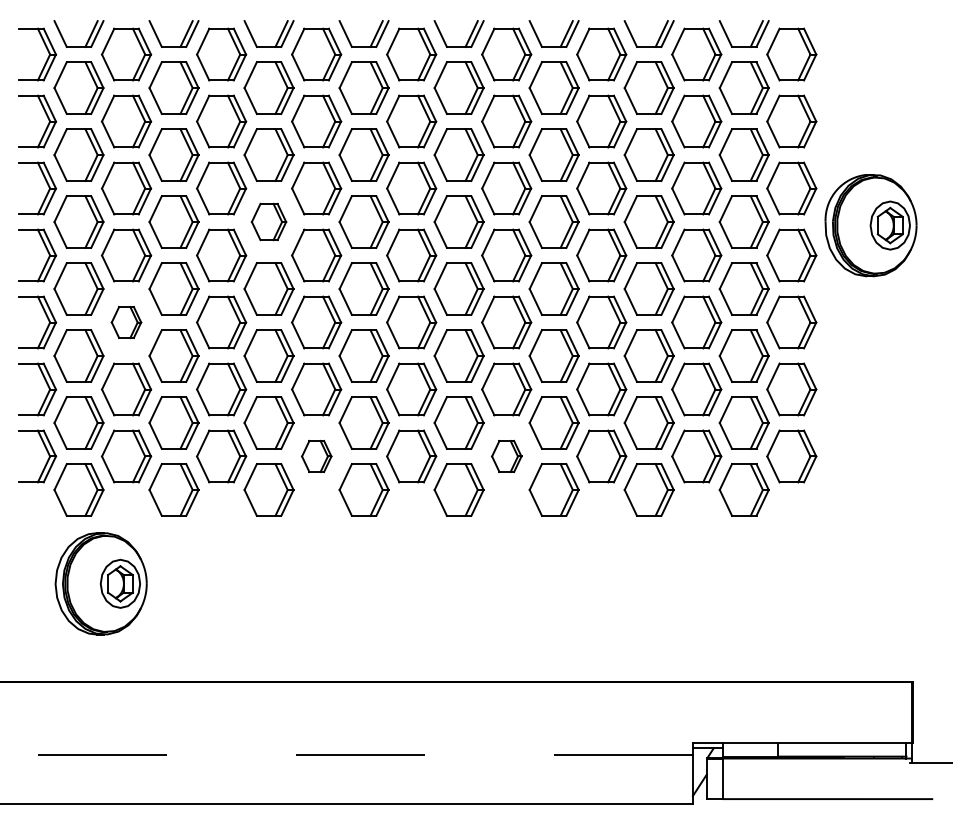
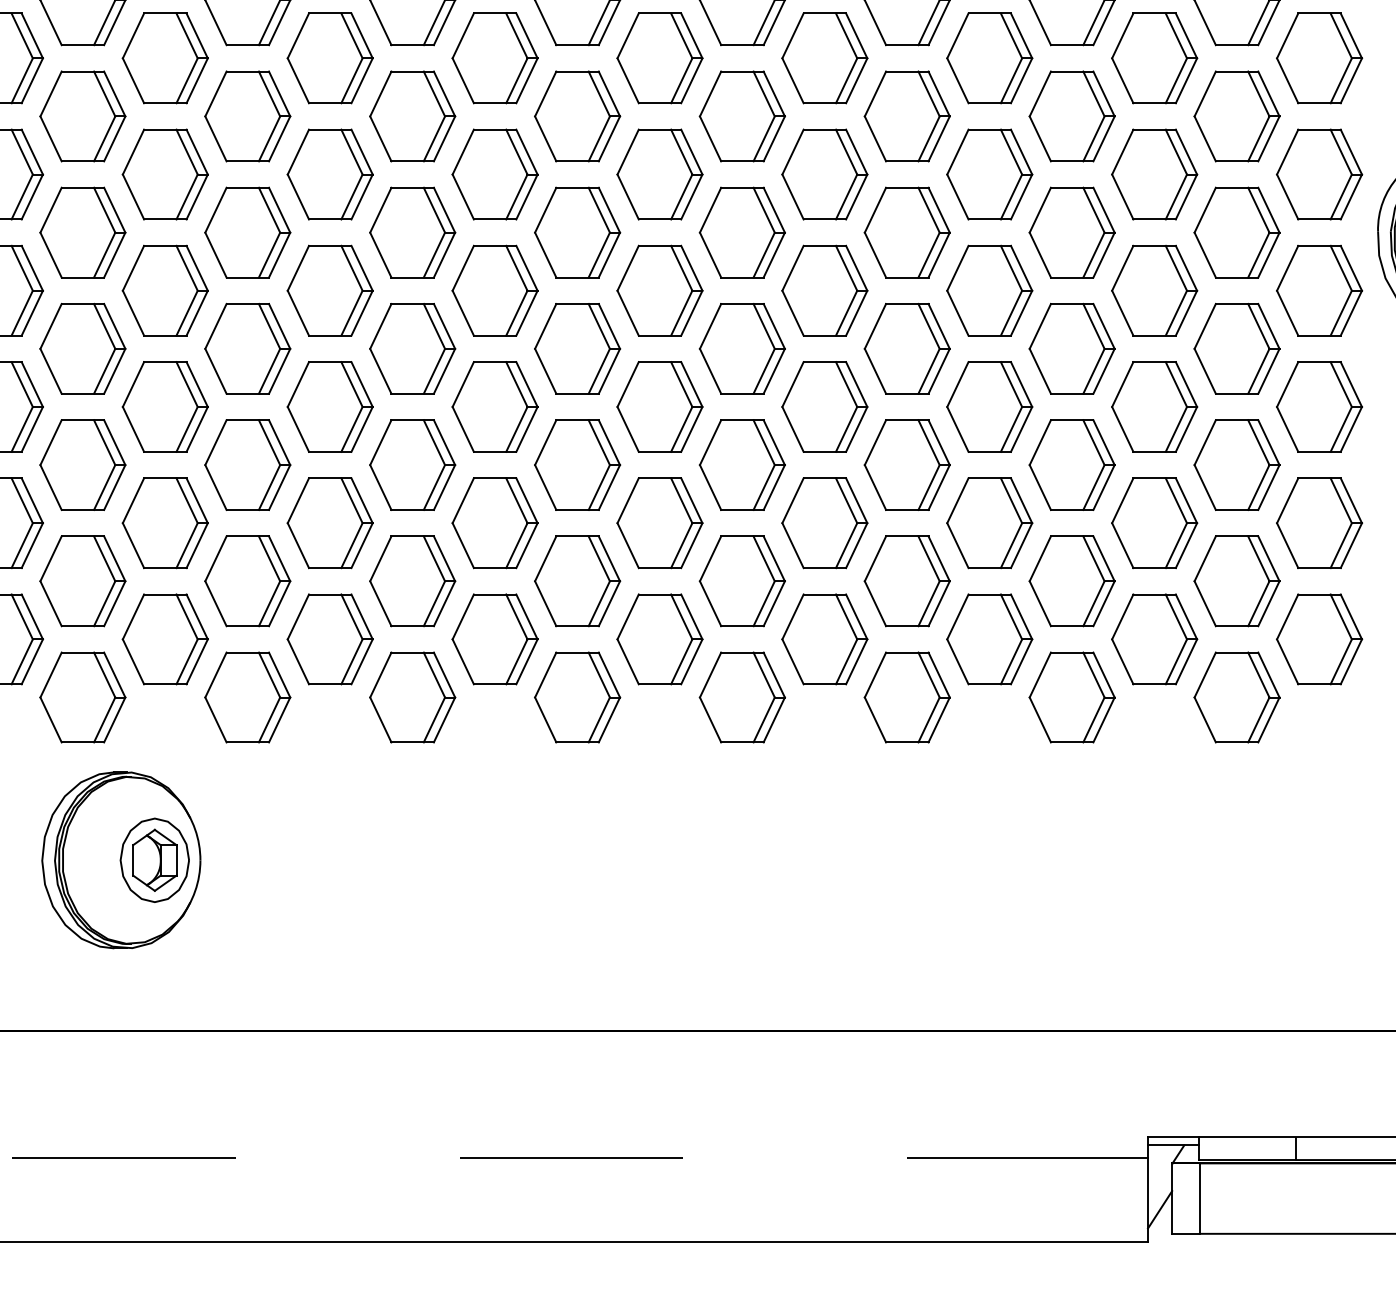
part: (268, 221) -> (411, 231), size x1.43
part: (126, 322) -> (165, 406), size x1.67
part: (316, 456) -> (494, 639), size x1.67
part: (506, 456) -> (824, 639), size x1.67

